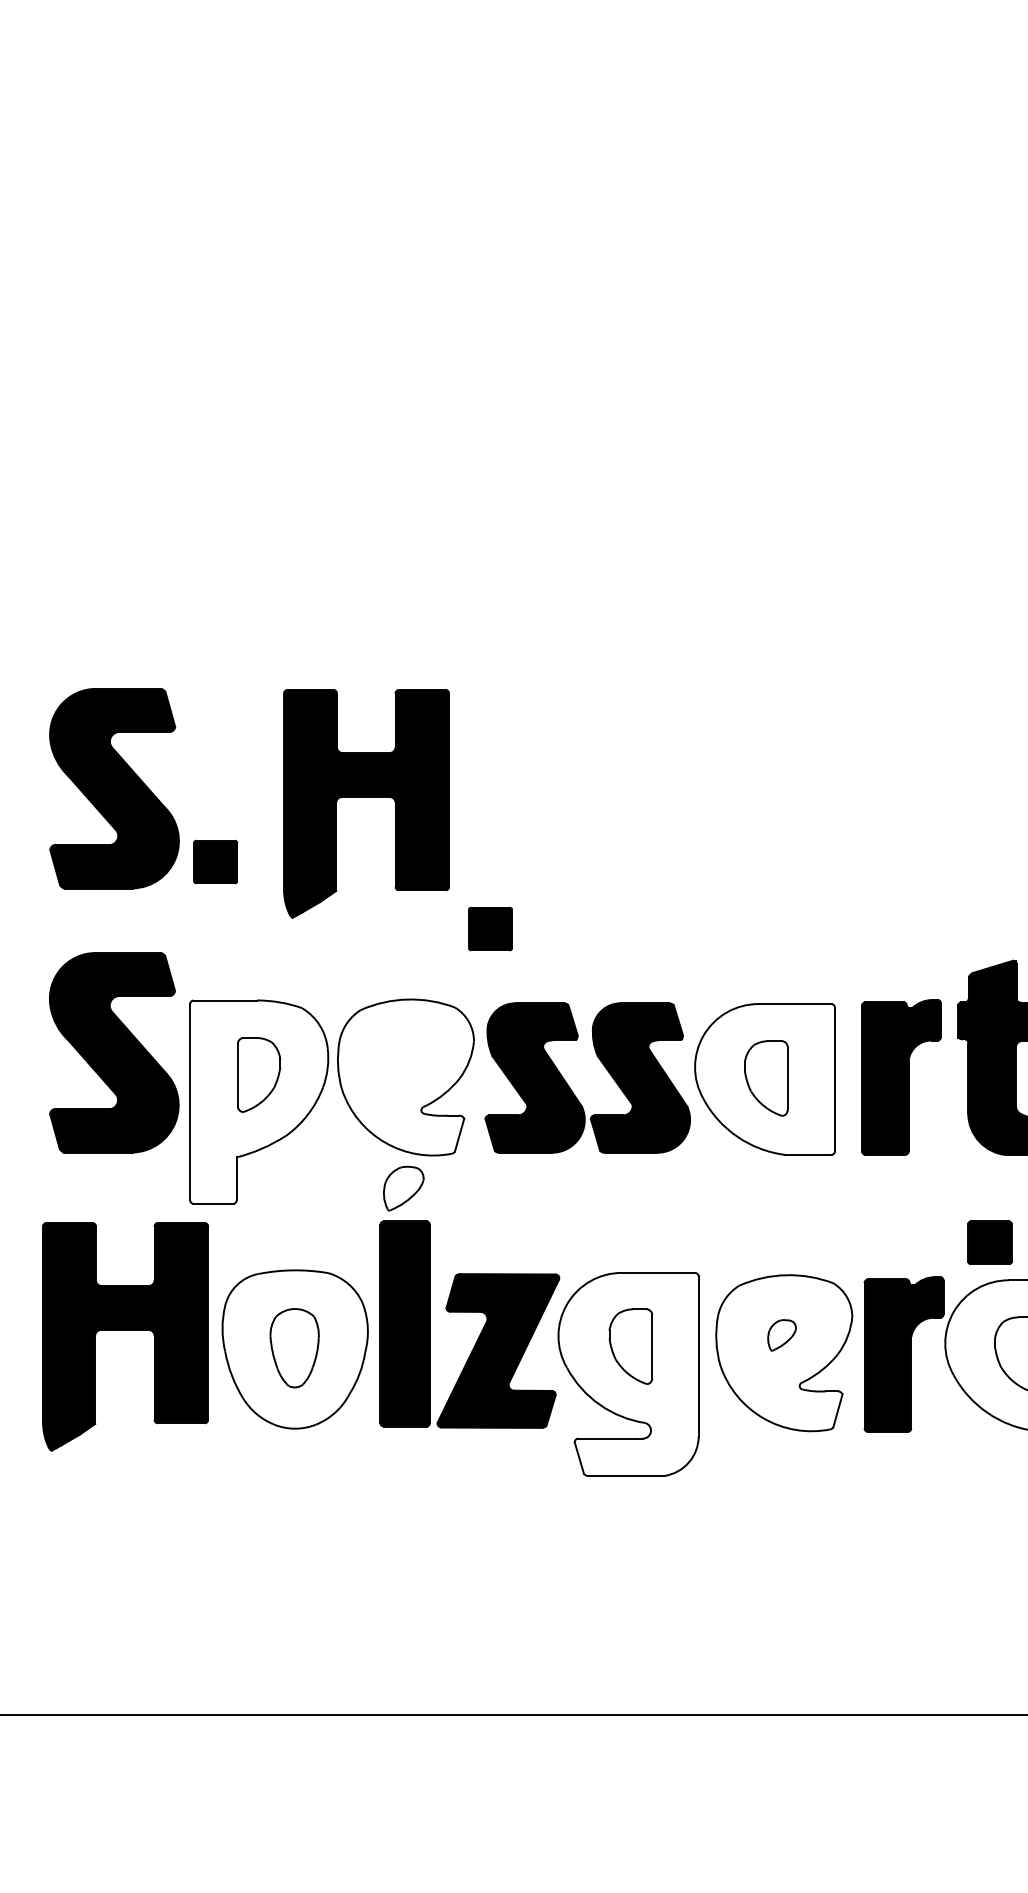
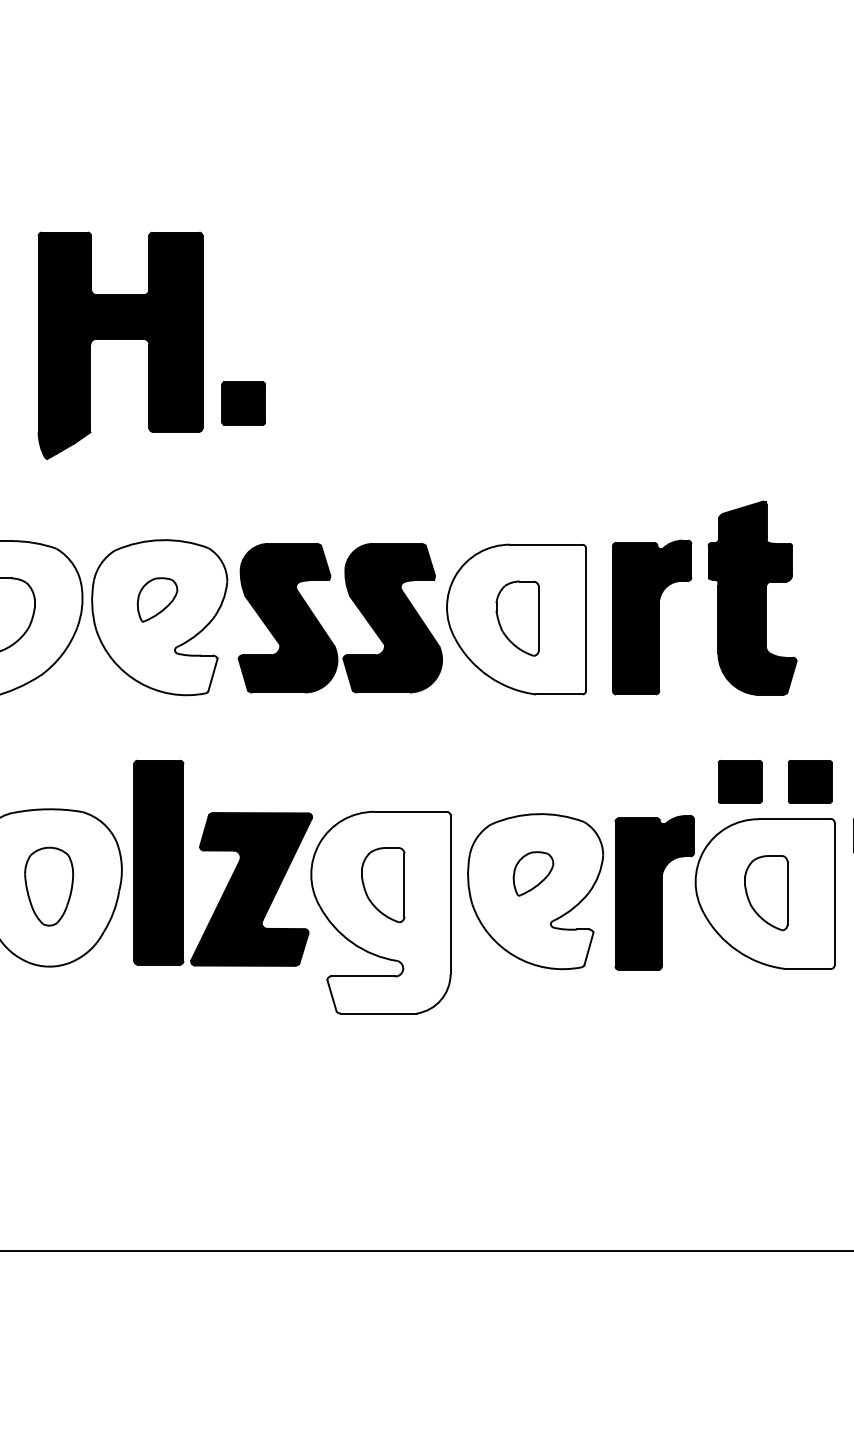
part: (490, 928) -> (243, 403), moved
part: (403, 1188) -> (157, 599), moved
part: (781, 1335) -> (532, 874), size x1.43

